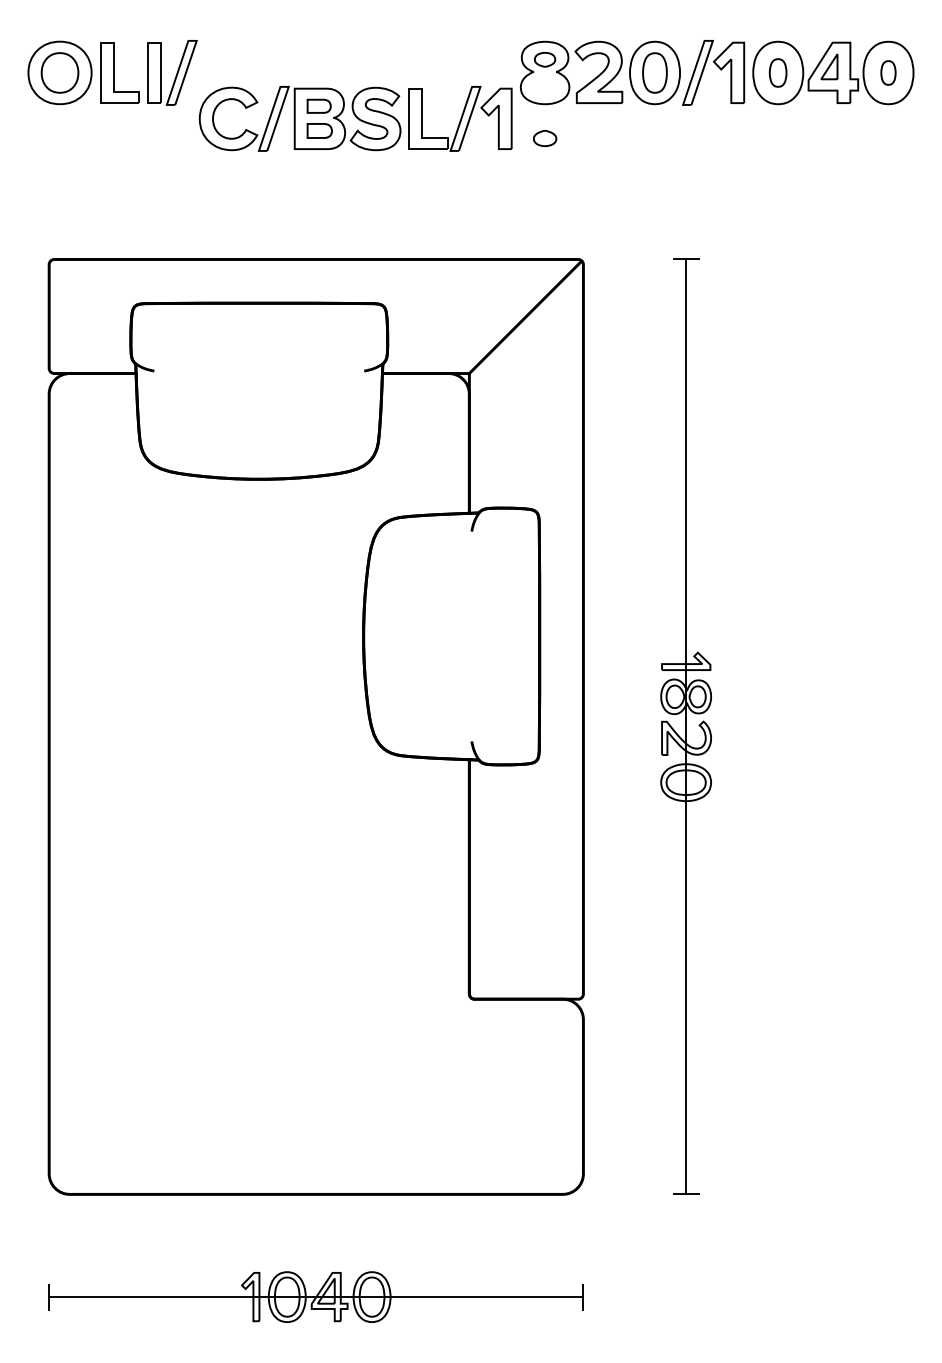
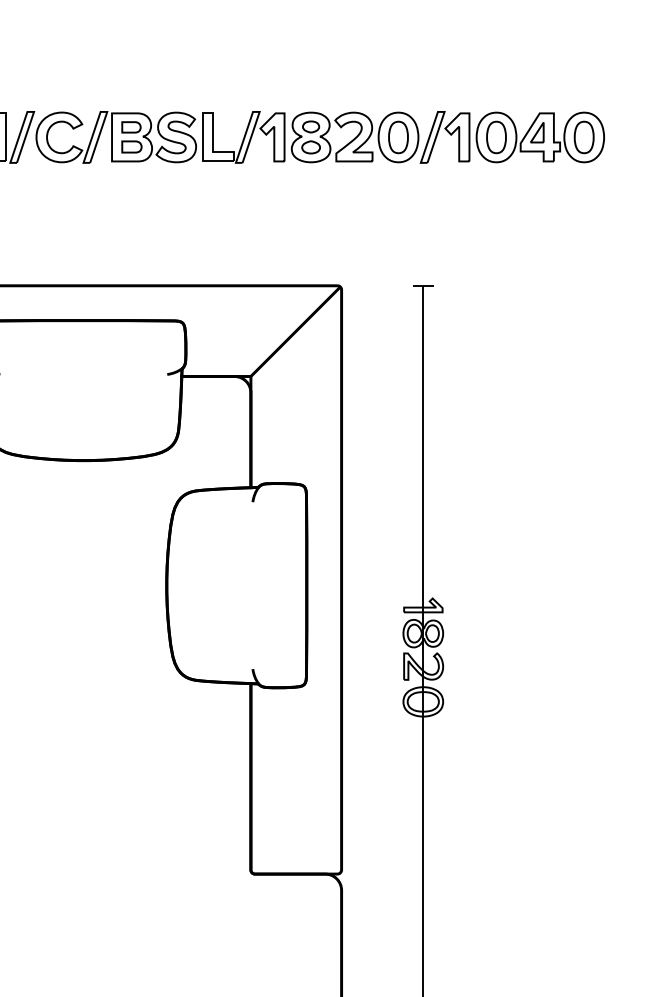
part: (777, 72) -> (495, 137), size x1.43
part: (888, 72) -> (584, 137), size x1.67
part: (355, 118) -> (160, 137), moved
part: (545, 137) -> (311, 146), moved

